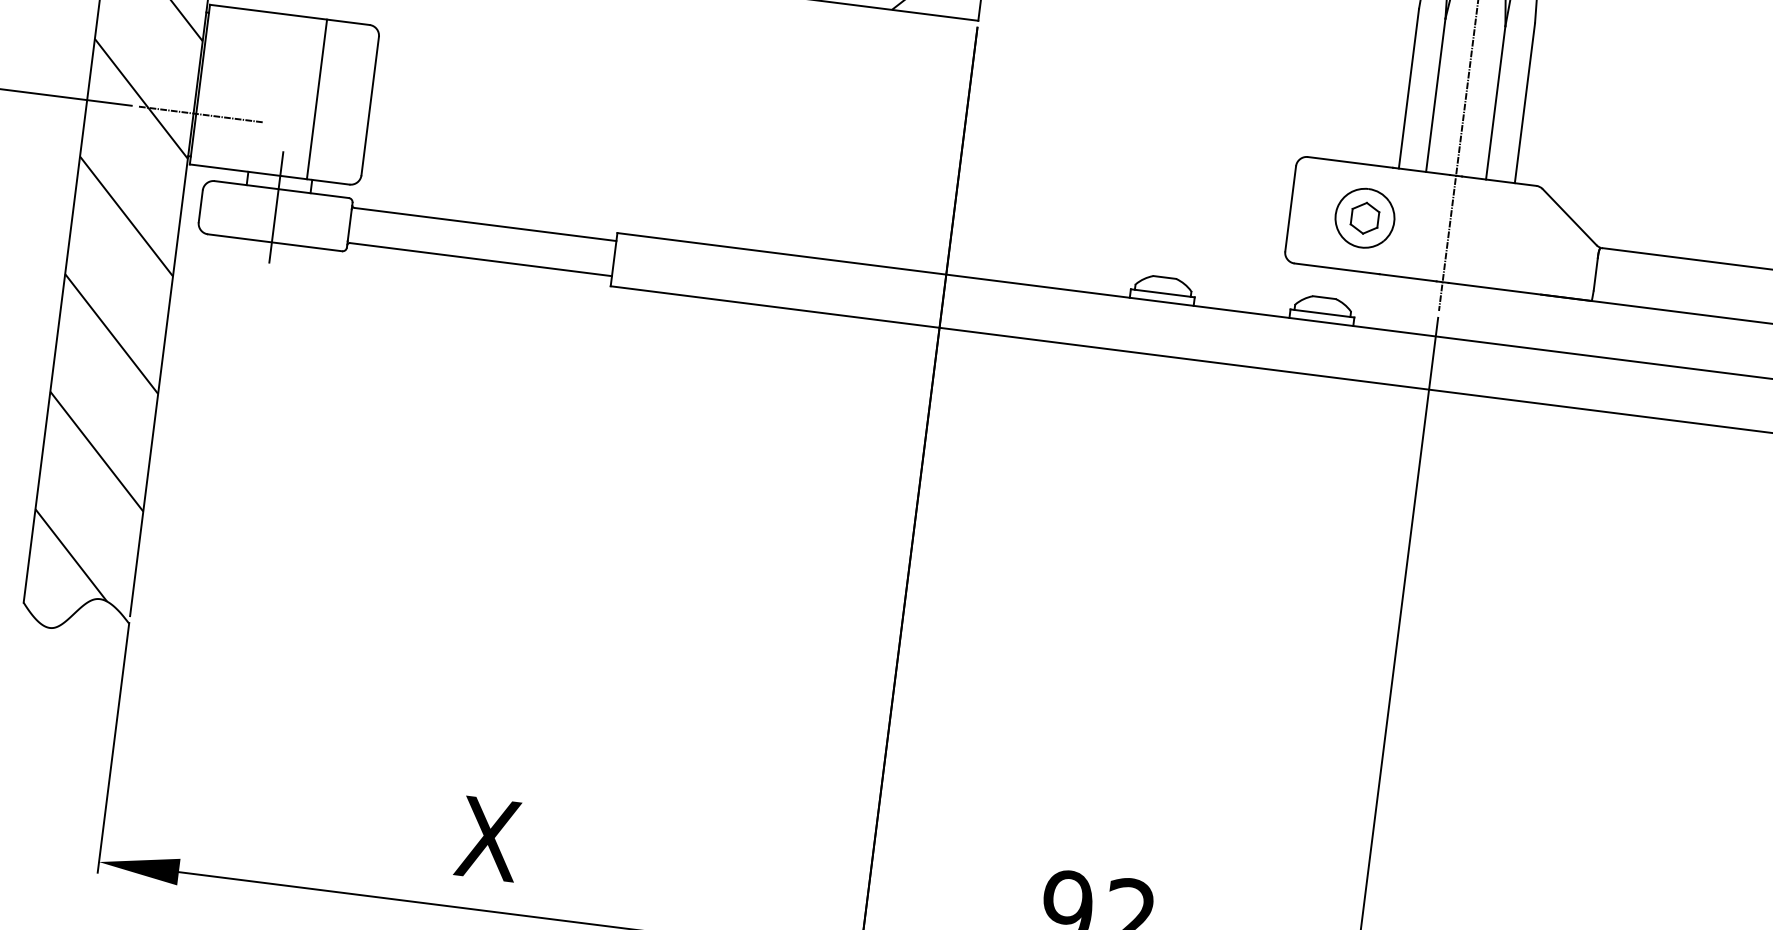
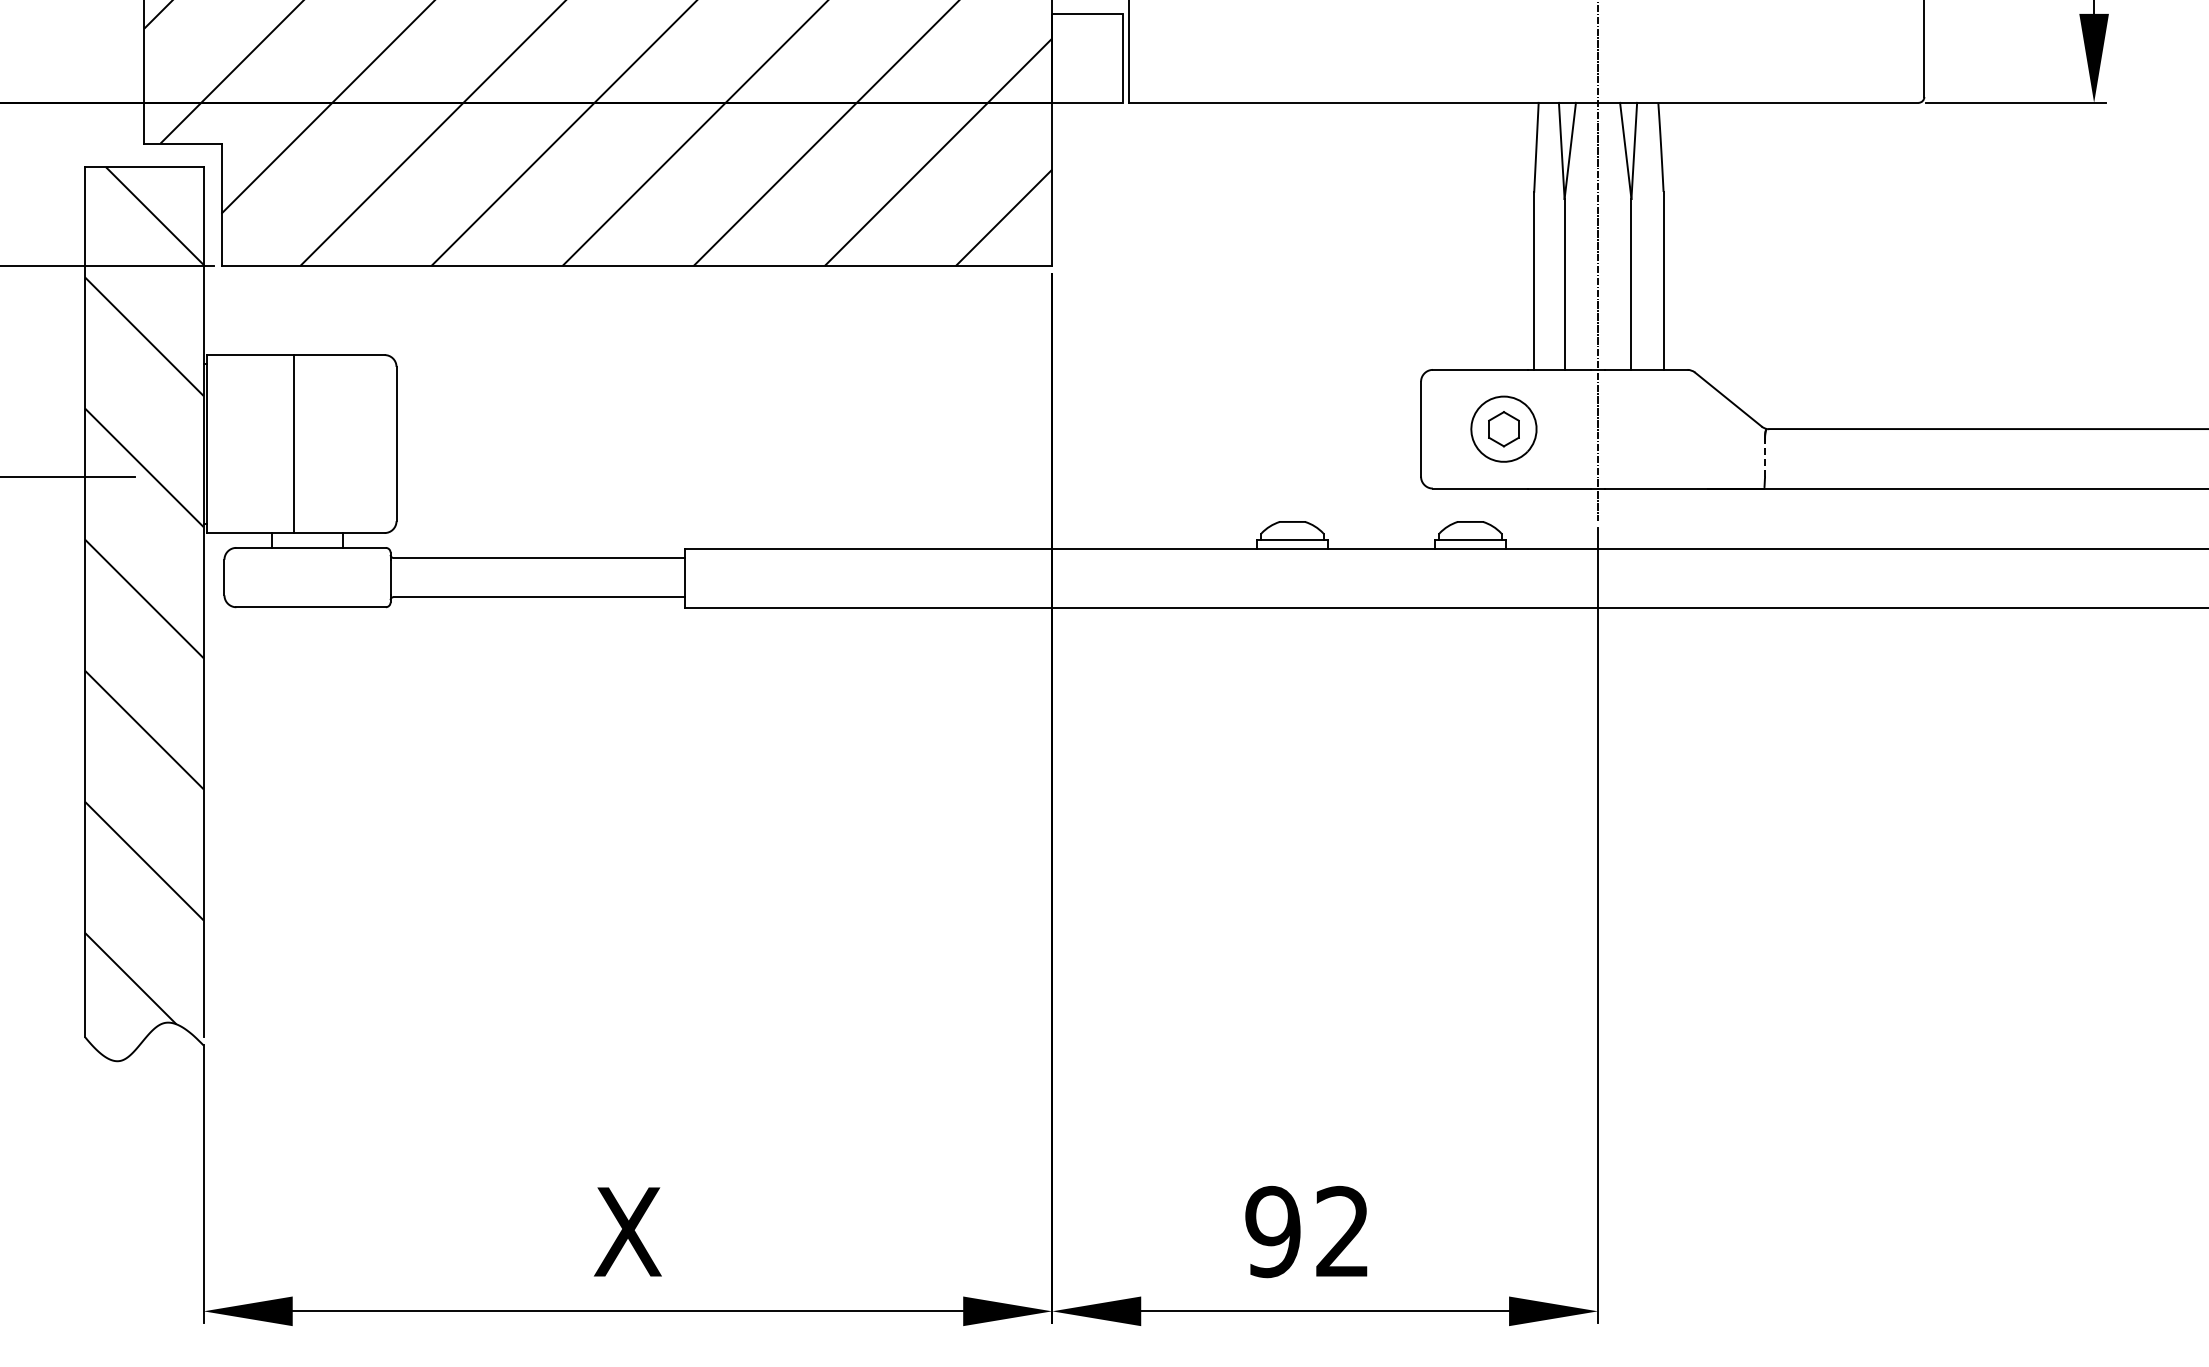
line: (317, 99) -> (294, 444), moved
line: (200, 114) -> (211, 476), removed
line: (276, 206) -> (307, 567), removed
line: (1596, 274) -> (1765, 458), solid -> dashed

